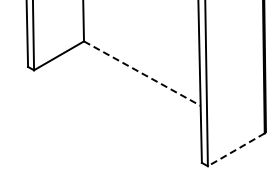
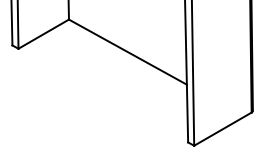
line: (142, 73) -> (128, 52), dashed -> solid
line: (236, 149) -> (223, 128), dashed -> solid

